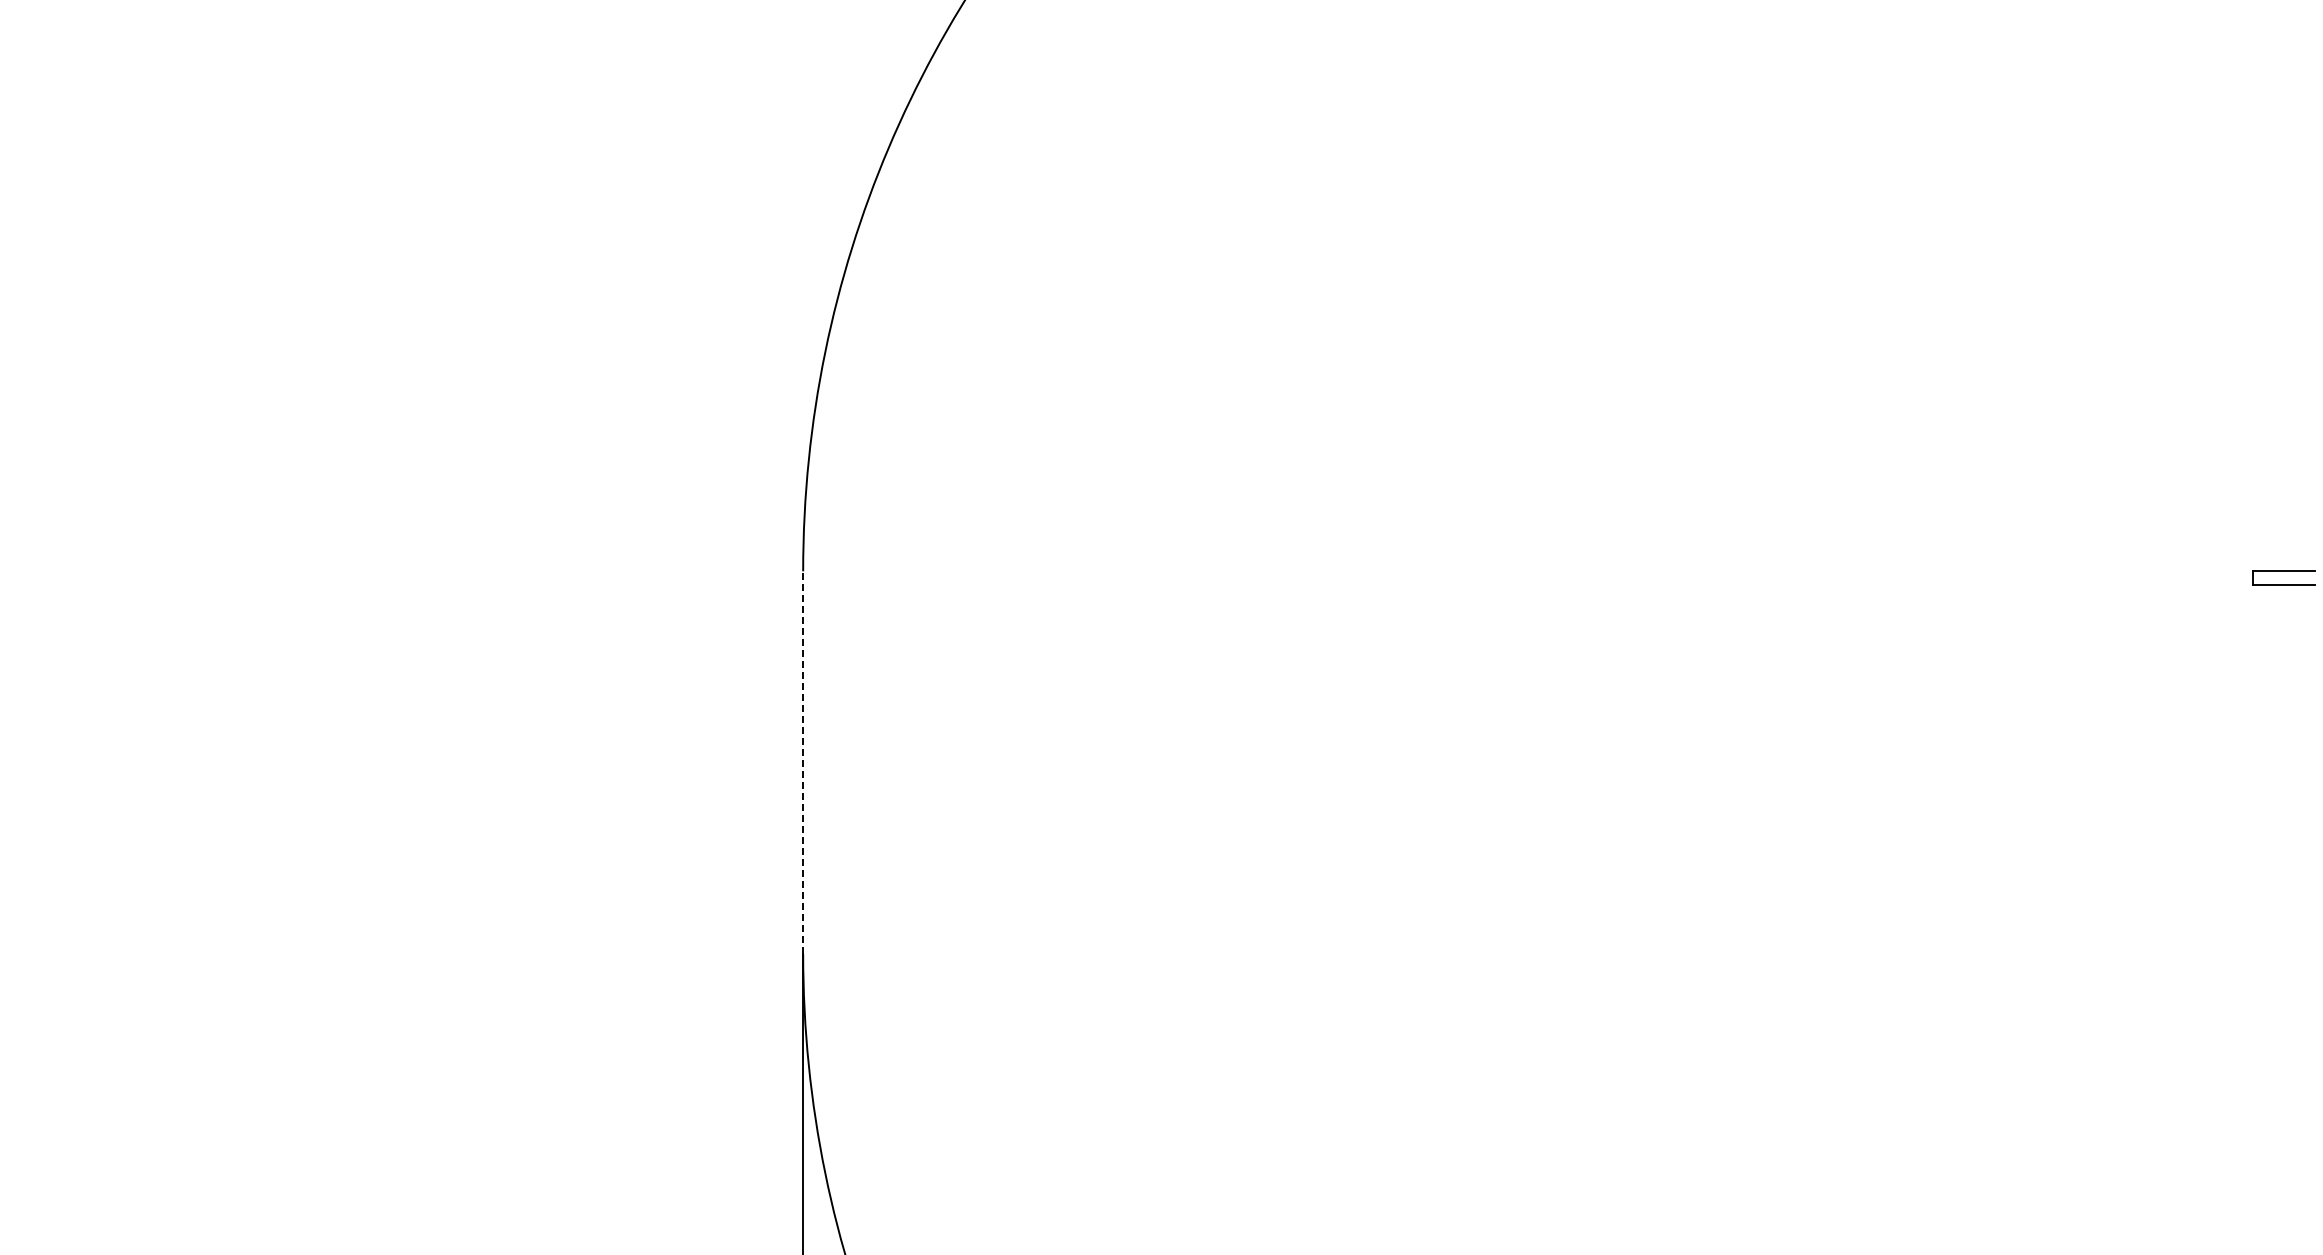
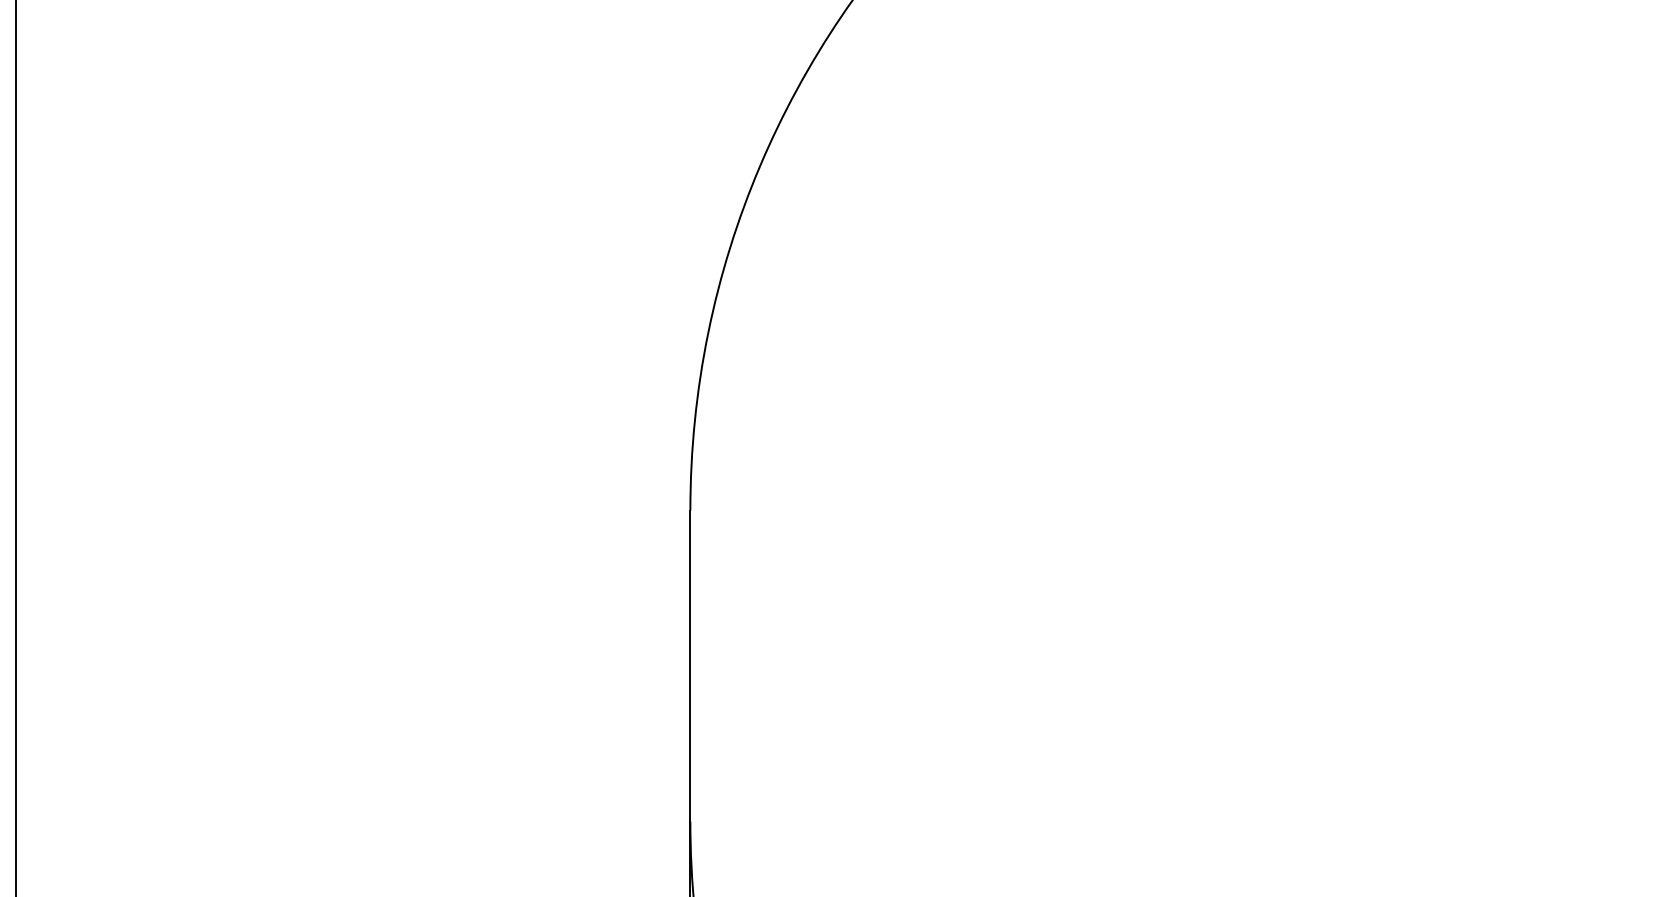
line: (803, 762) -> (690, 666), dashed -> solid

